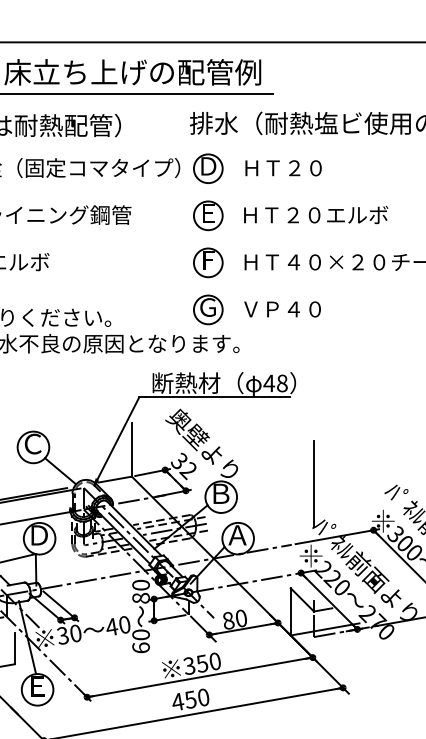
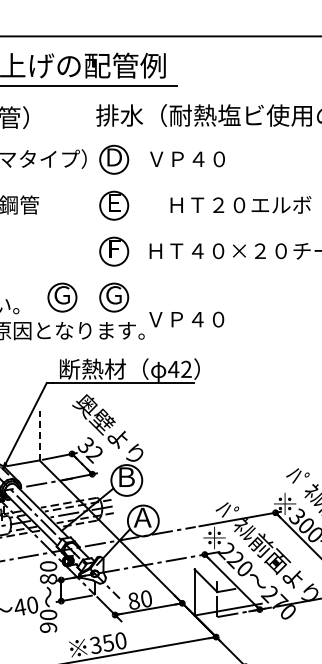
text: (272, 168) -> (176, 159), ＨＴ２０ -> ＶＰ４０
text: (316, 214) -> (241, 204), moved
part: (155, 309) -> (62, 297), added
text: (282, 309) -> (186, 319), moved
text: (282, 383) -> (186, 369), 48 -> 42
line: (131, 449) -> (39, 433), solid -> dashed
line: (313, 483) -> (216, 467), removed
text: (140, 647) -> (47, 627), 60 -> 90

